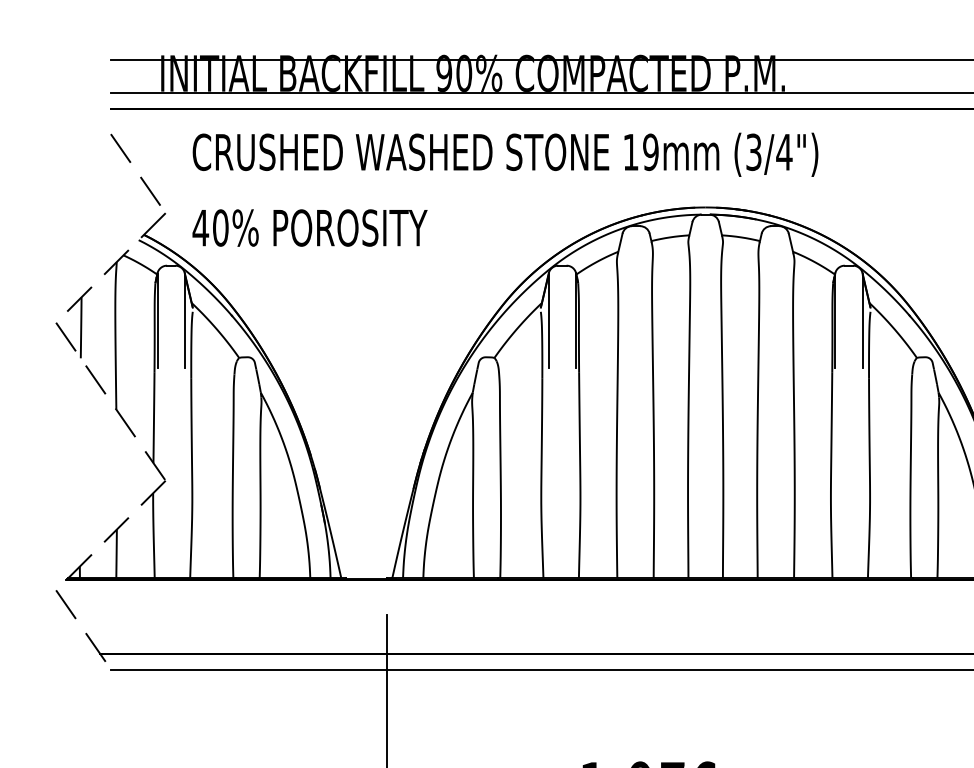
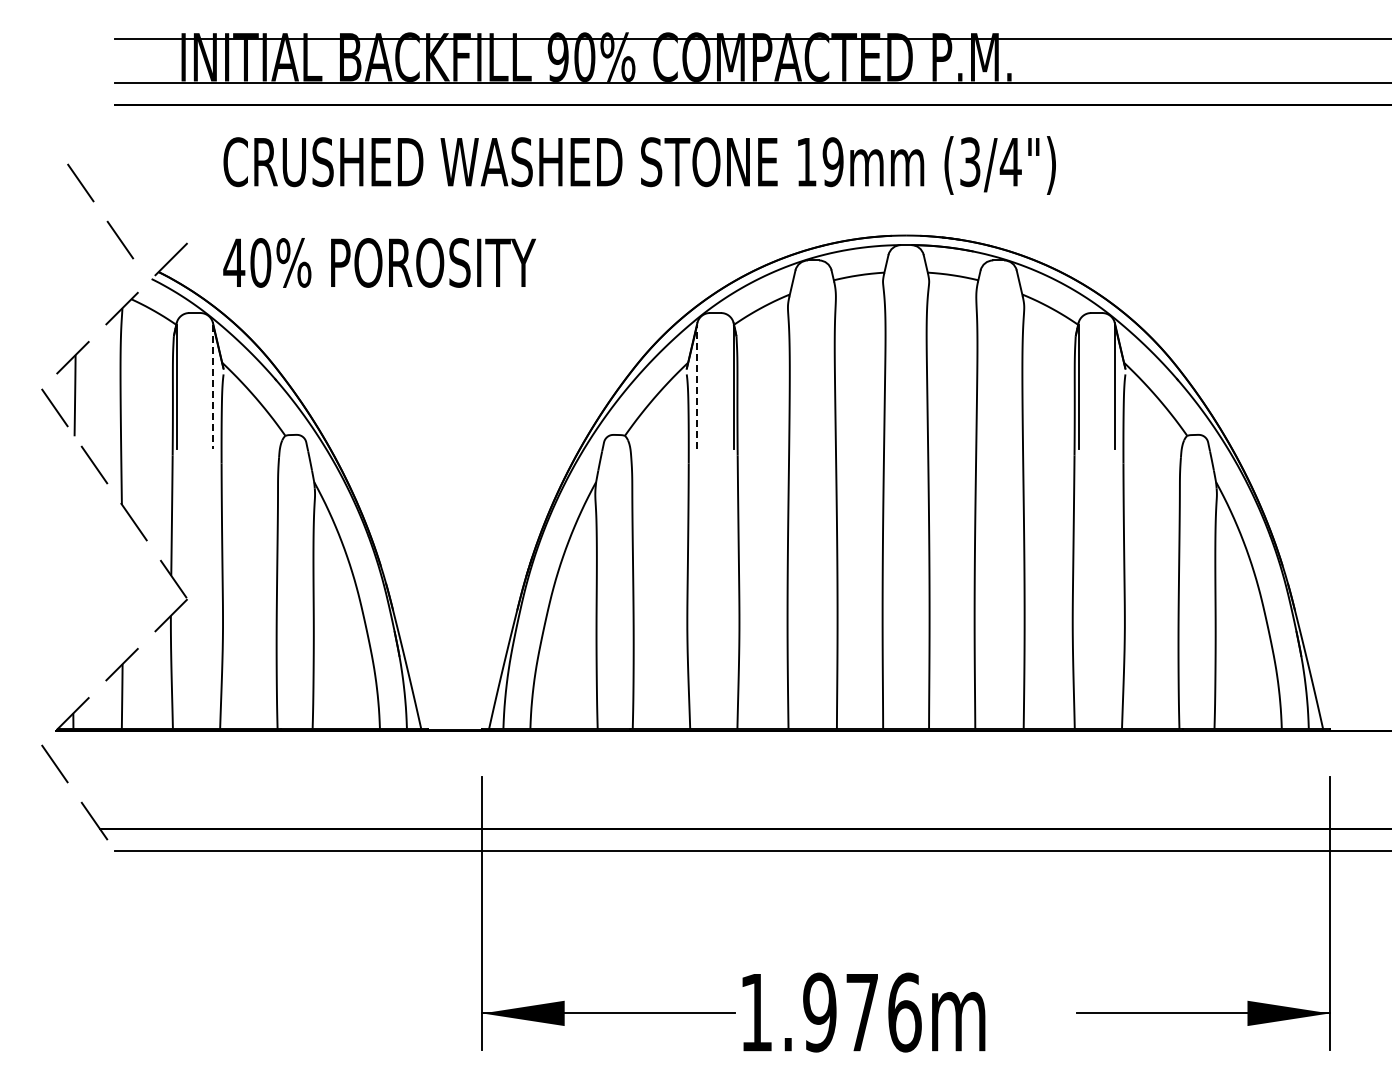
line: (130, 163) -> (93, 202), moved
line: (548, 320) -> (697, 386), solid -> dashed
line: (185, 321) -> (213, 387), solid -> dashed

